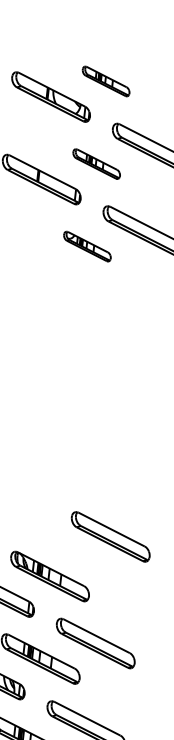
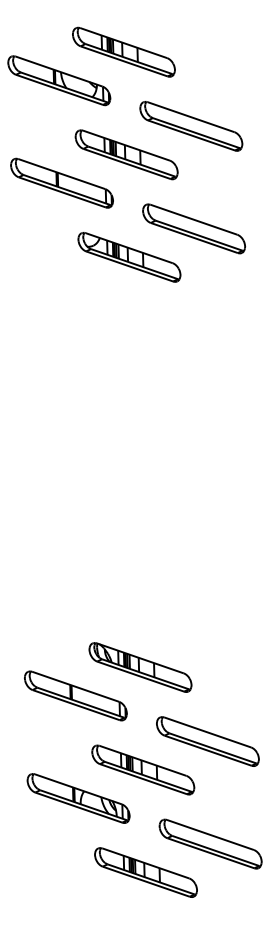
part: (105, 80) -> (123, 51), size x1.67
part: (96, 163) -> (126, 154), size x1.67
part: (87, 246) -> (129, 257), size x1.67
part: (110, 536) -> (207, 608), removed

